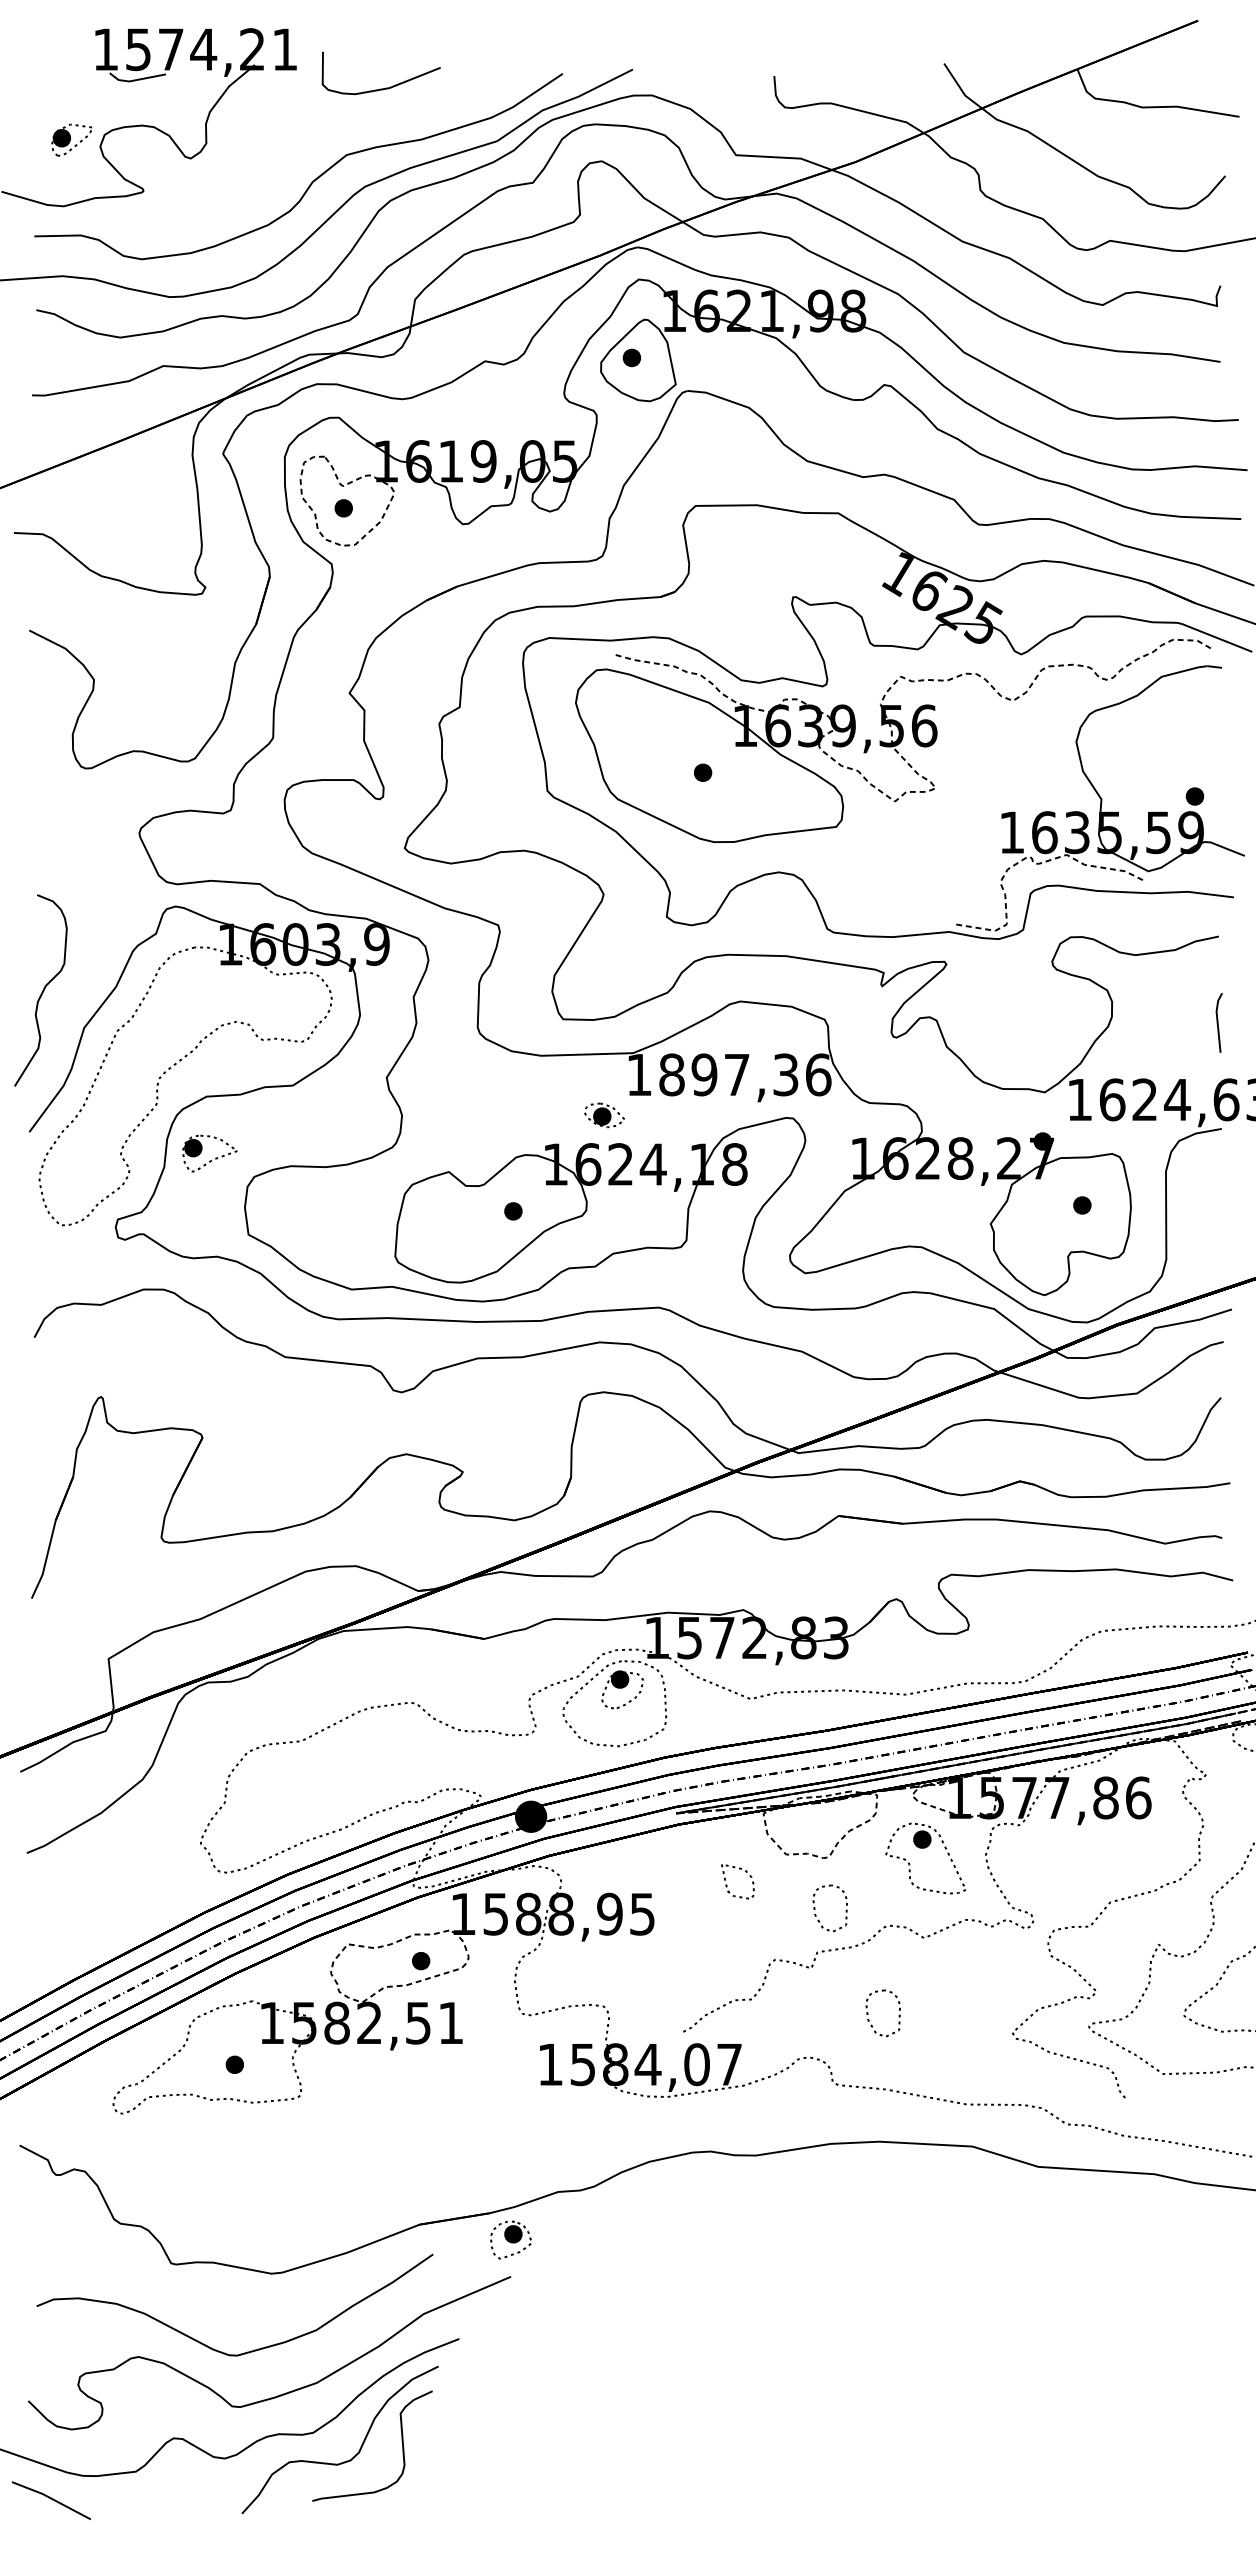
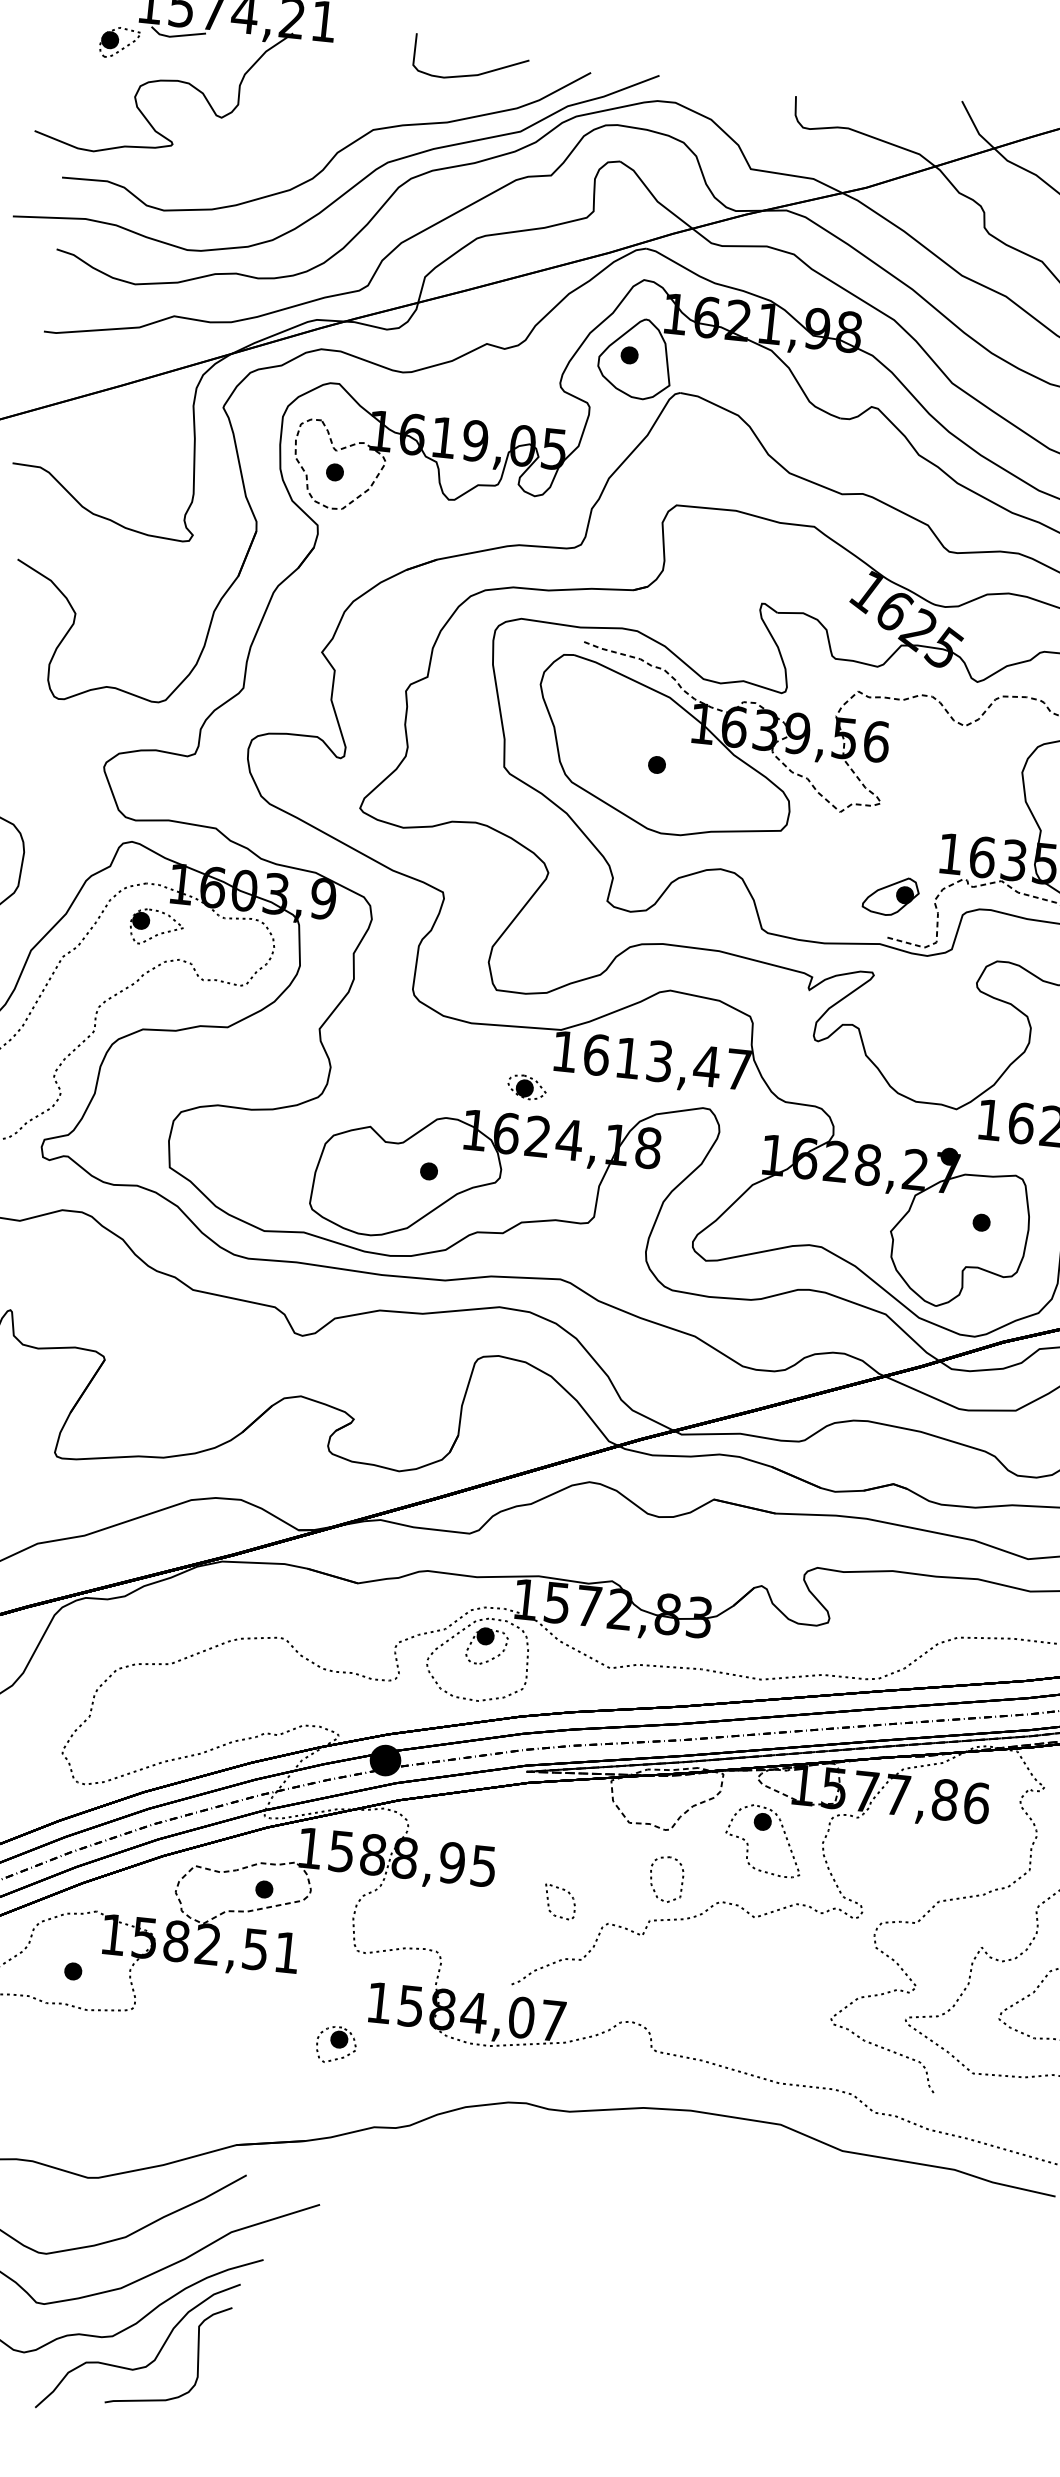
curve: (385, 87) -> (473, 74), moved
part: (71, 139) -> (119, 42), moved
part: (955, 881) -> (891, 895), added
text: (745, 1074) -> (667, 1061), 1897,36 -> 1613,47
part: (209, 1160) -> (155, 934), moved
part: (727, 1884) -> (549, 1903), moved
part: (868, 2013) -> (693, 1985), removed
part: (510, 2239) -> (336, 2044), moved

